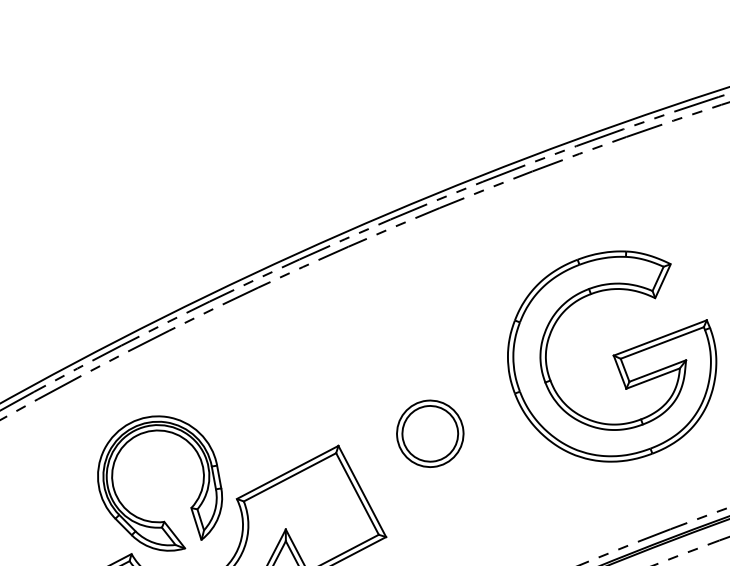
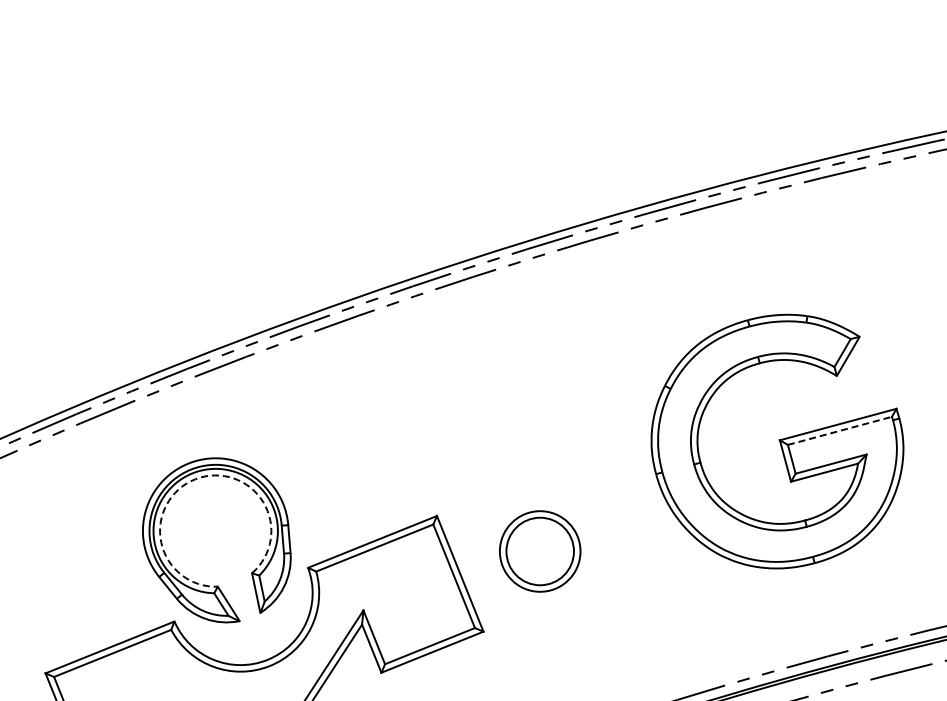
line: (661, 342) -> (839, 430), solid -> dashed
part: (430, 433) -> (540, 551), moved
arc: (137, 435) -> (195, 479), solid -> dashed

